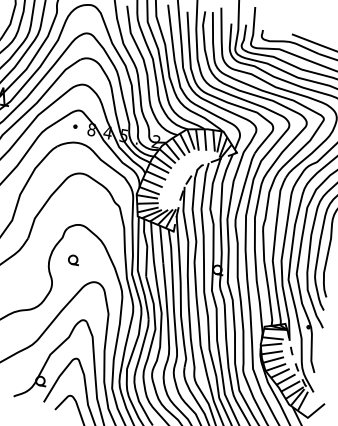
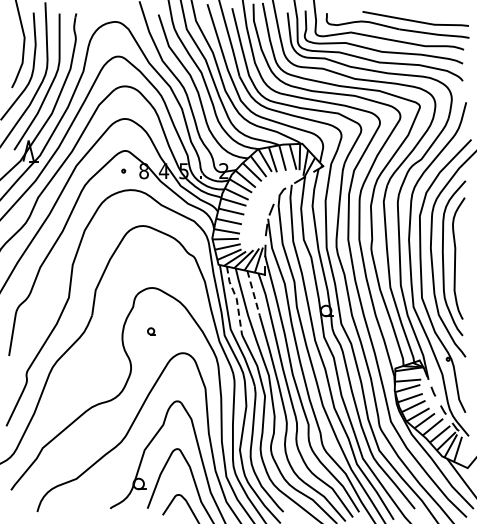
line: (161, 244) -> (253, 292), solid -> dashed
line: (147, 246) -> (236, 298), solid -> dashed
part: (73, 260) -> (151, 331), size x0.6

